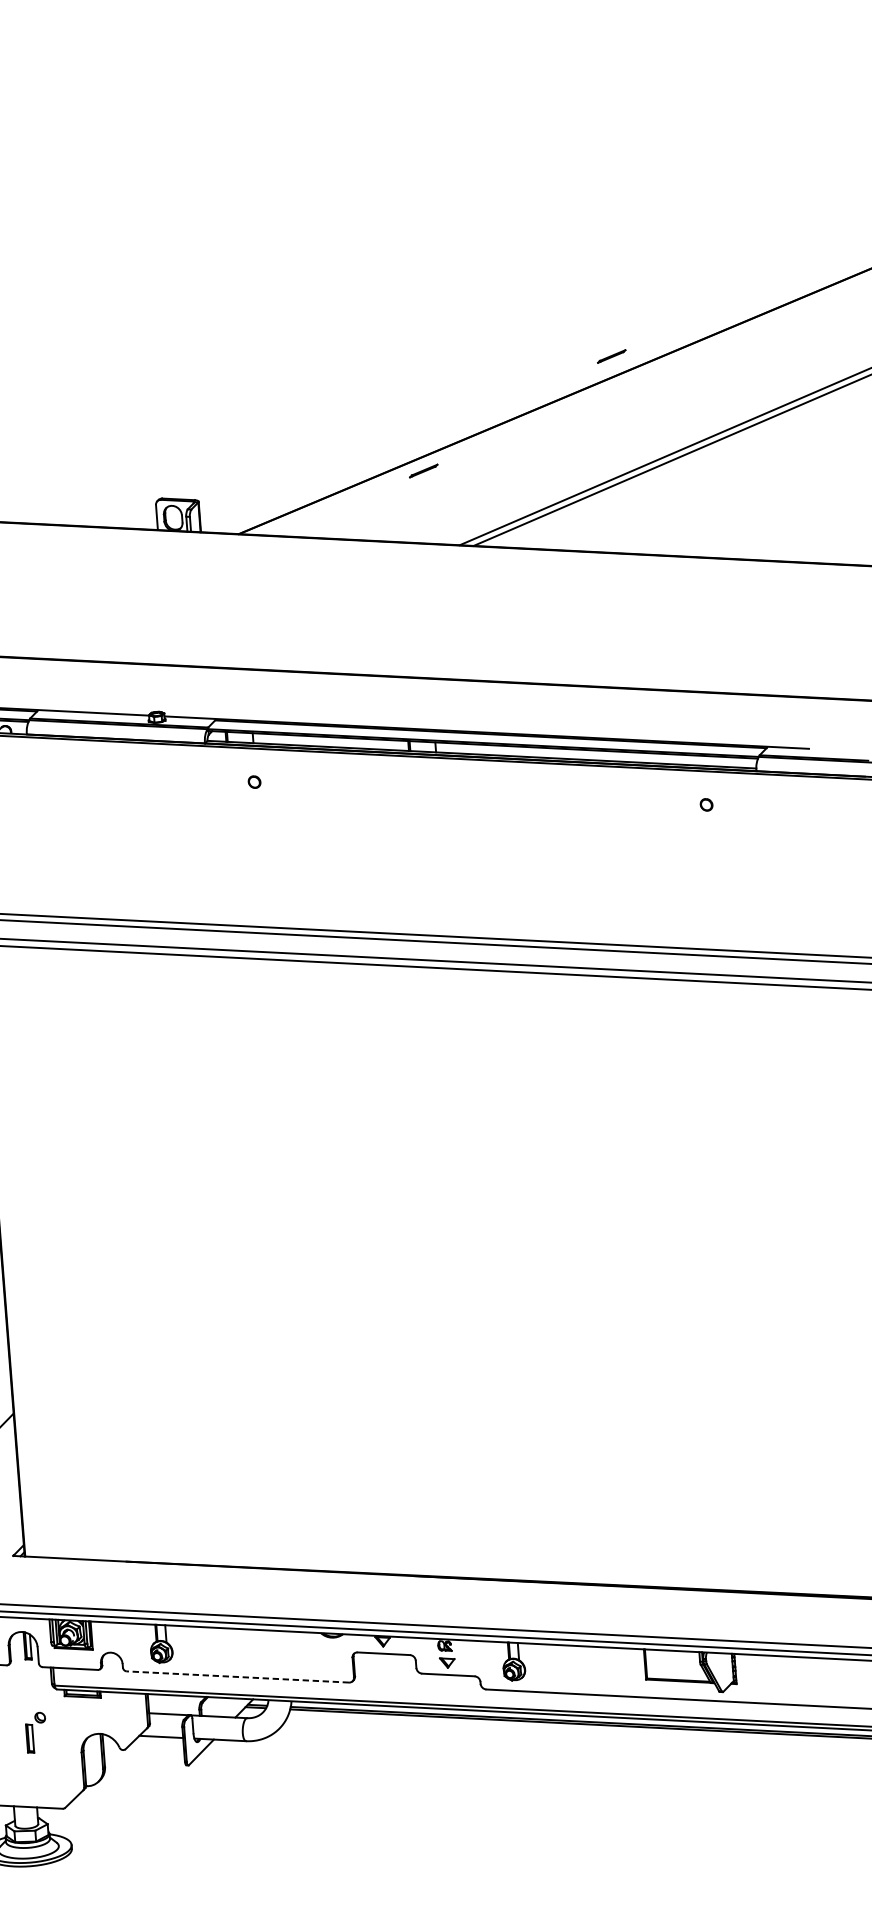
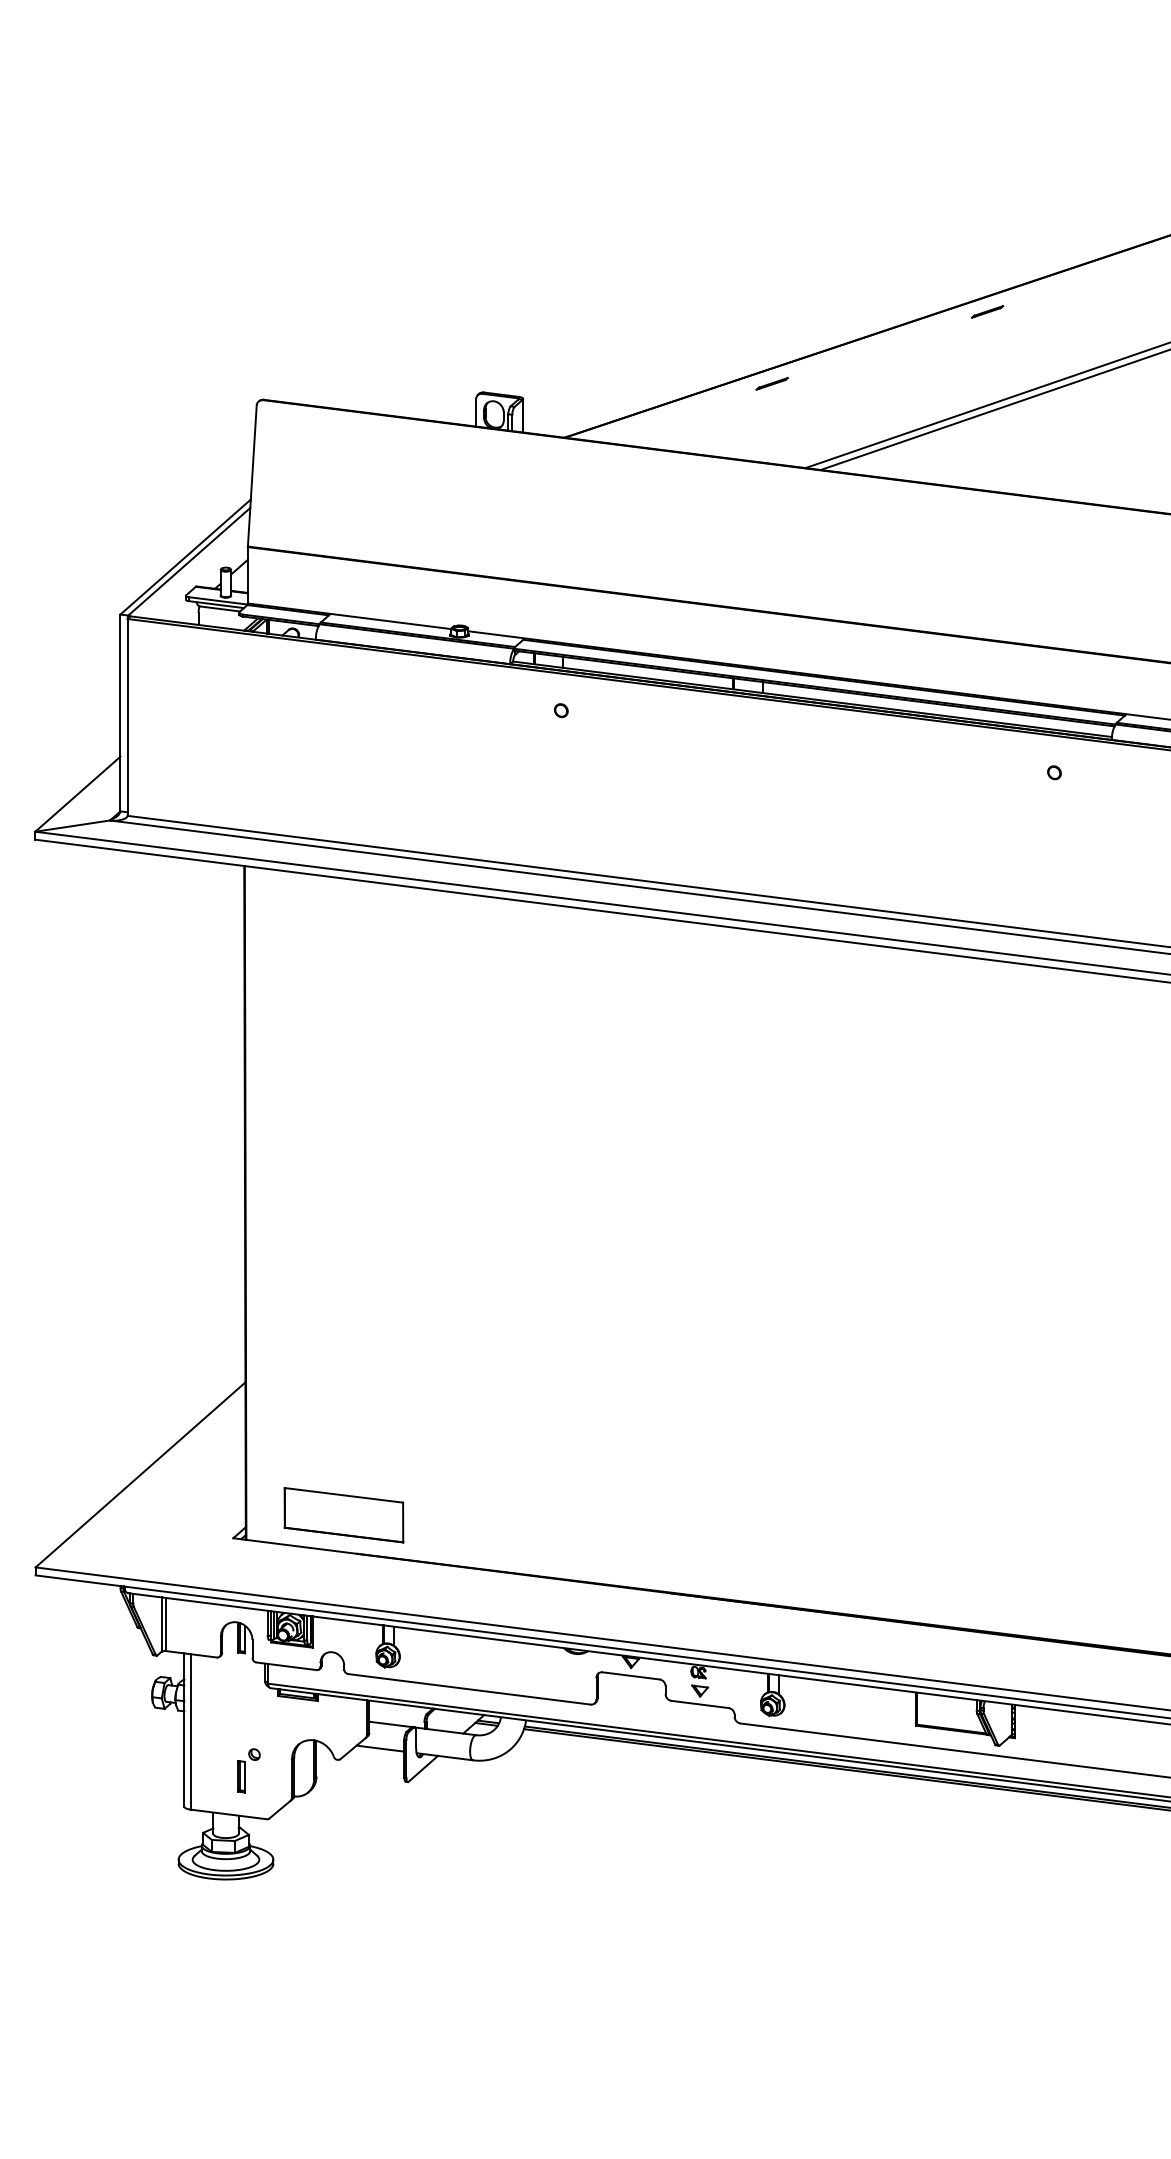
line: (611, 356) -> (987, 311), moved
part: (111, 1527) -> (343, 1515), added
line: (237, 1677) -> (468, 1689), dashed -> solid
part: (35, 1732) -> (248, 1770), moved

